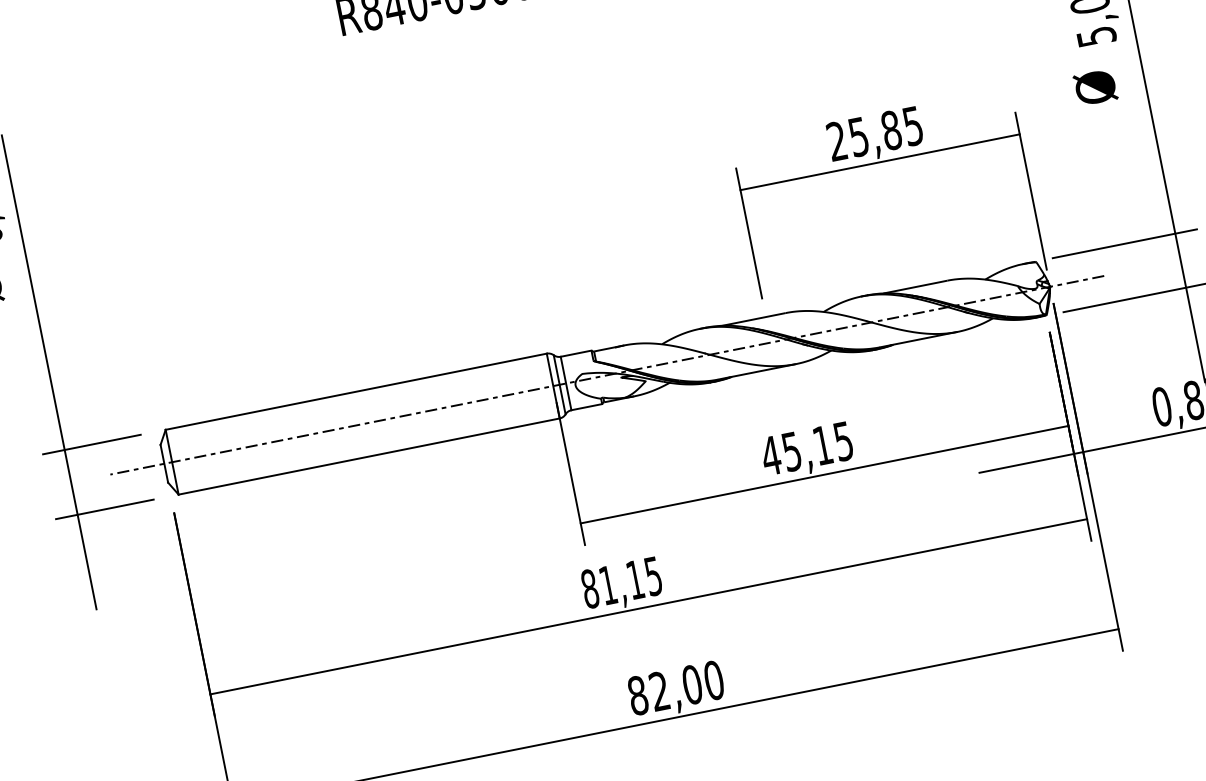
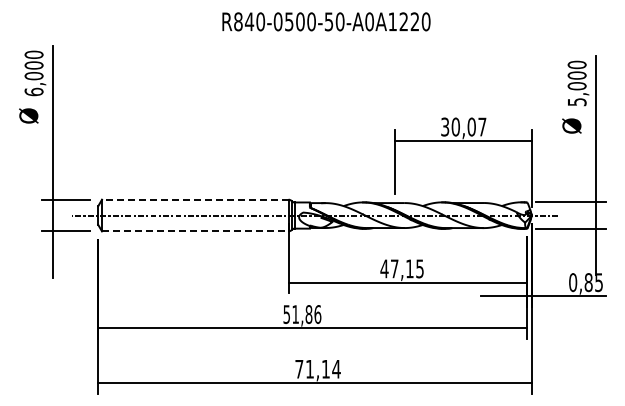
text: (874, 132) -> (463, 126), 25,85 -> 30,07
line: (354, 391) -> (194, 199), solid -> dashed
text: (791, 450) -> (394, 268), 45,15 -> 47,15
line: (369, 456) -> (195, 231), solid -> dashed
text: (622, 582) -> (302, 314), 81,15 -> 51,86
text: (674, 686) -> (317, 368), 82,00 -> 71,14

